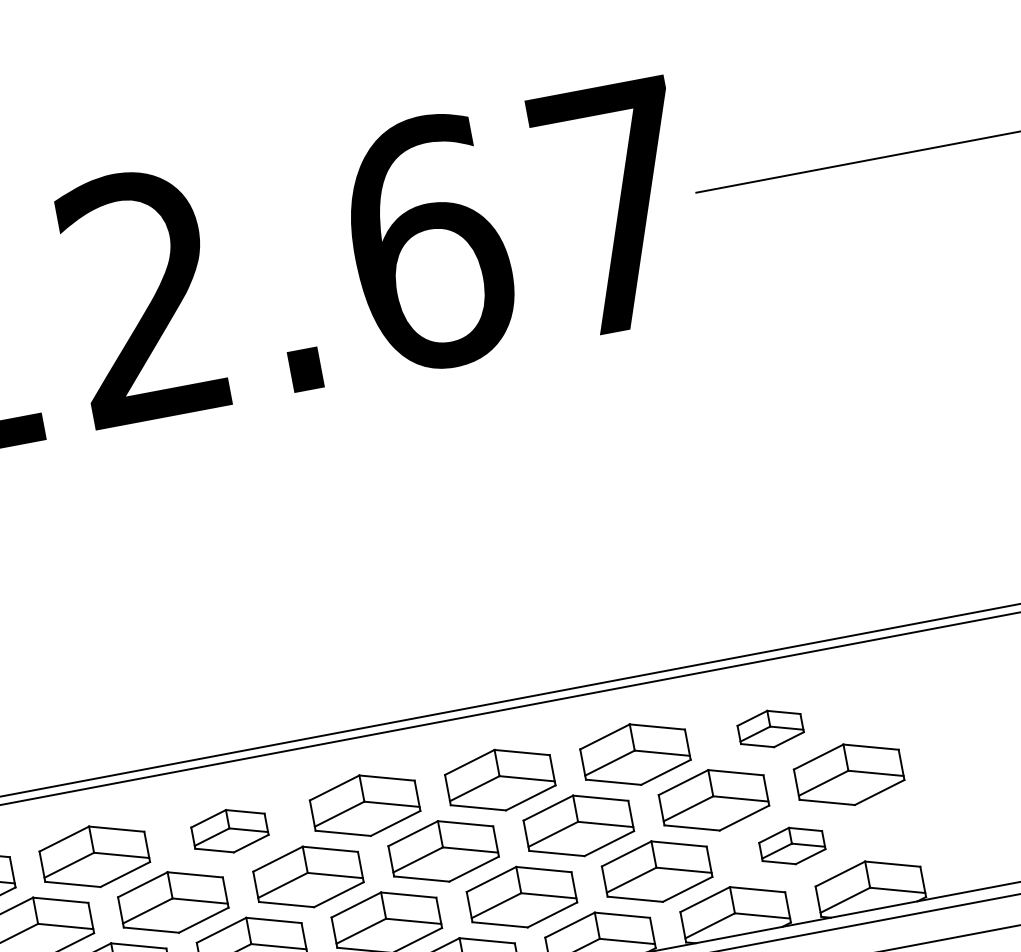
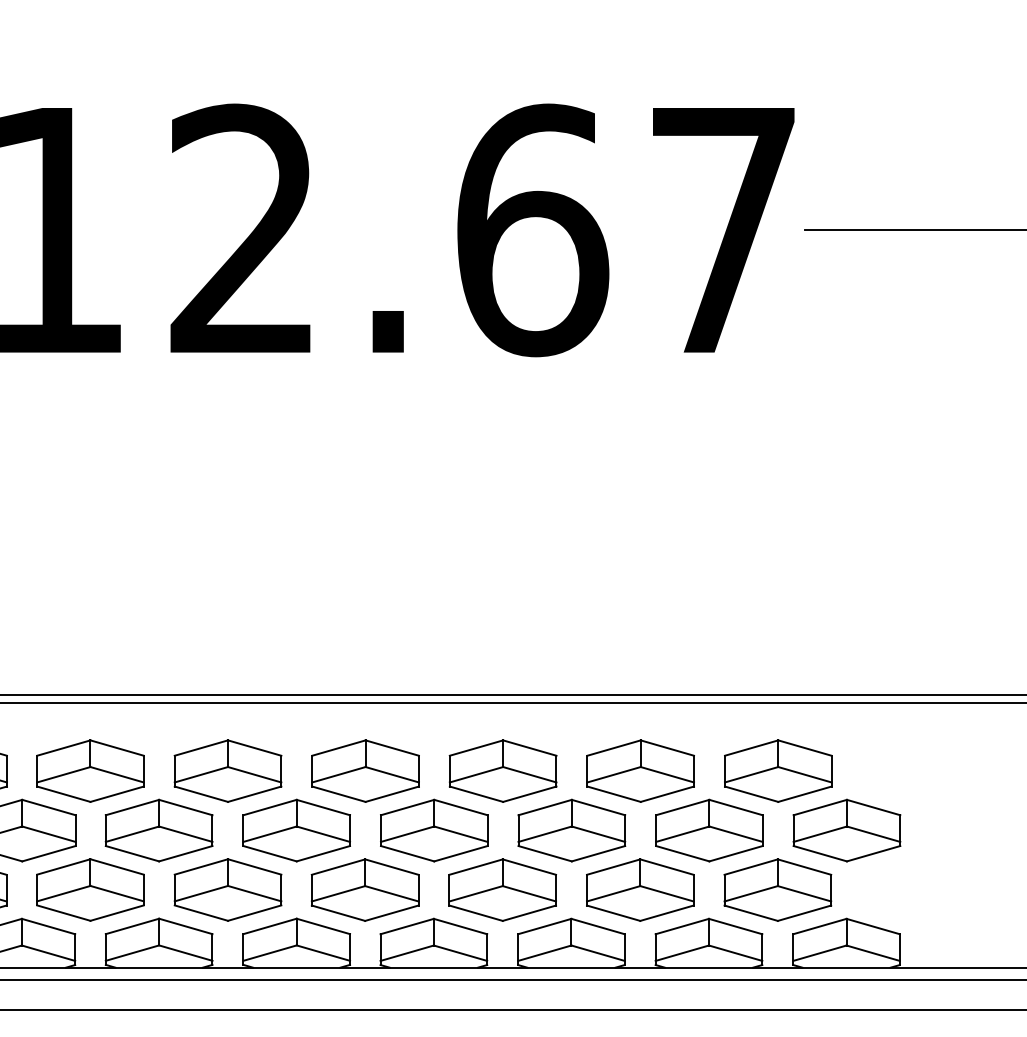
part: (770, 728) -> (778, 770), size x1.67
part: (229, 830) -> (227, 770), size x1.43
part: (791, 845) -> (777, 889), size x1.67

